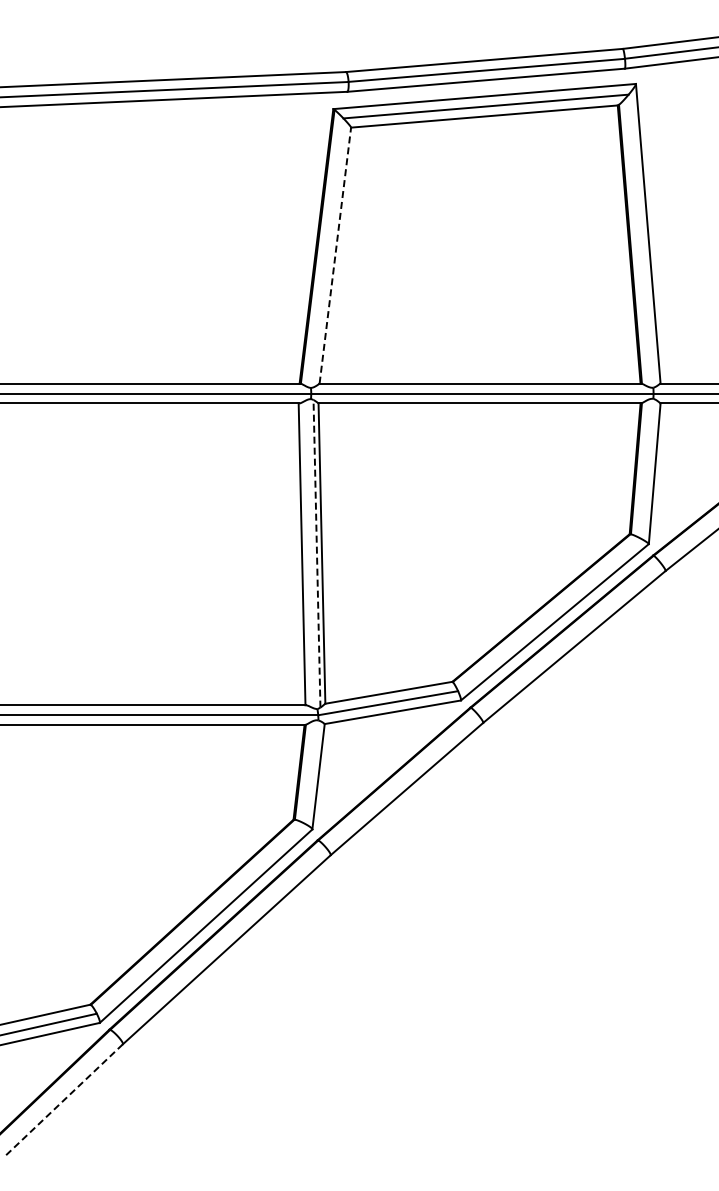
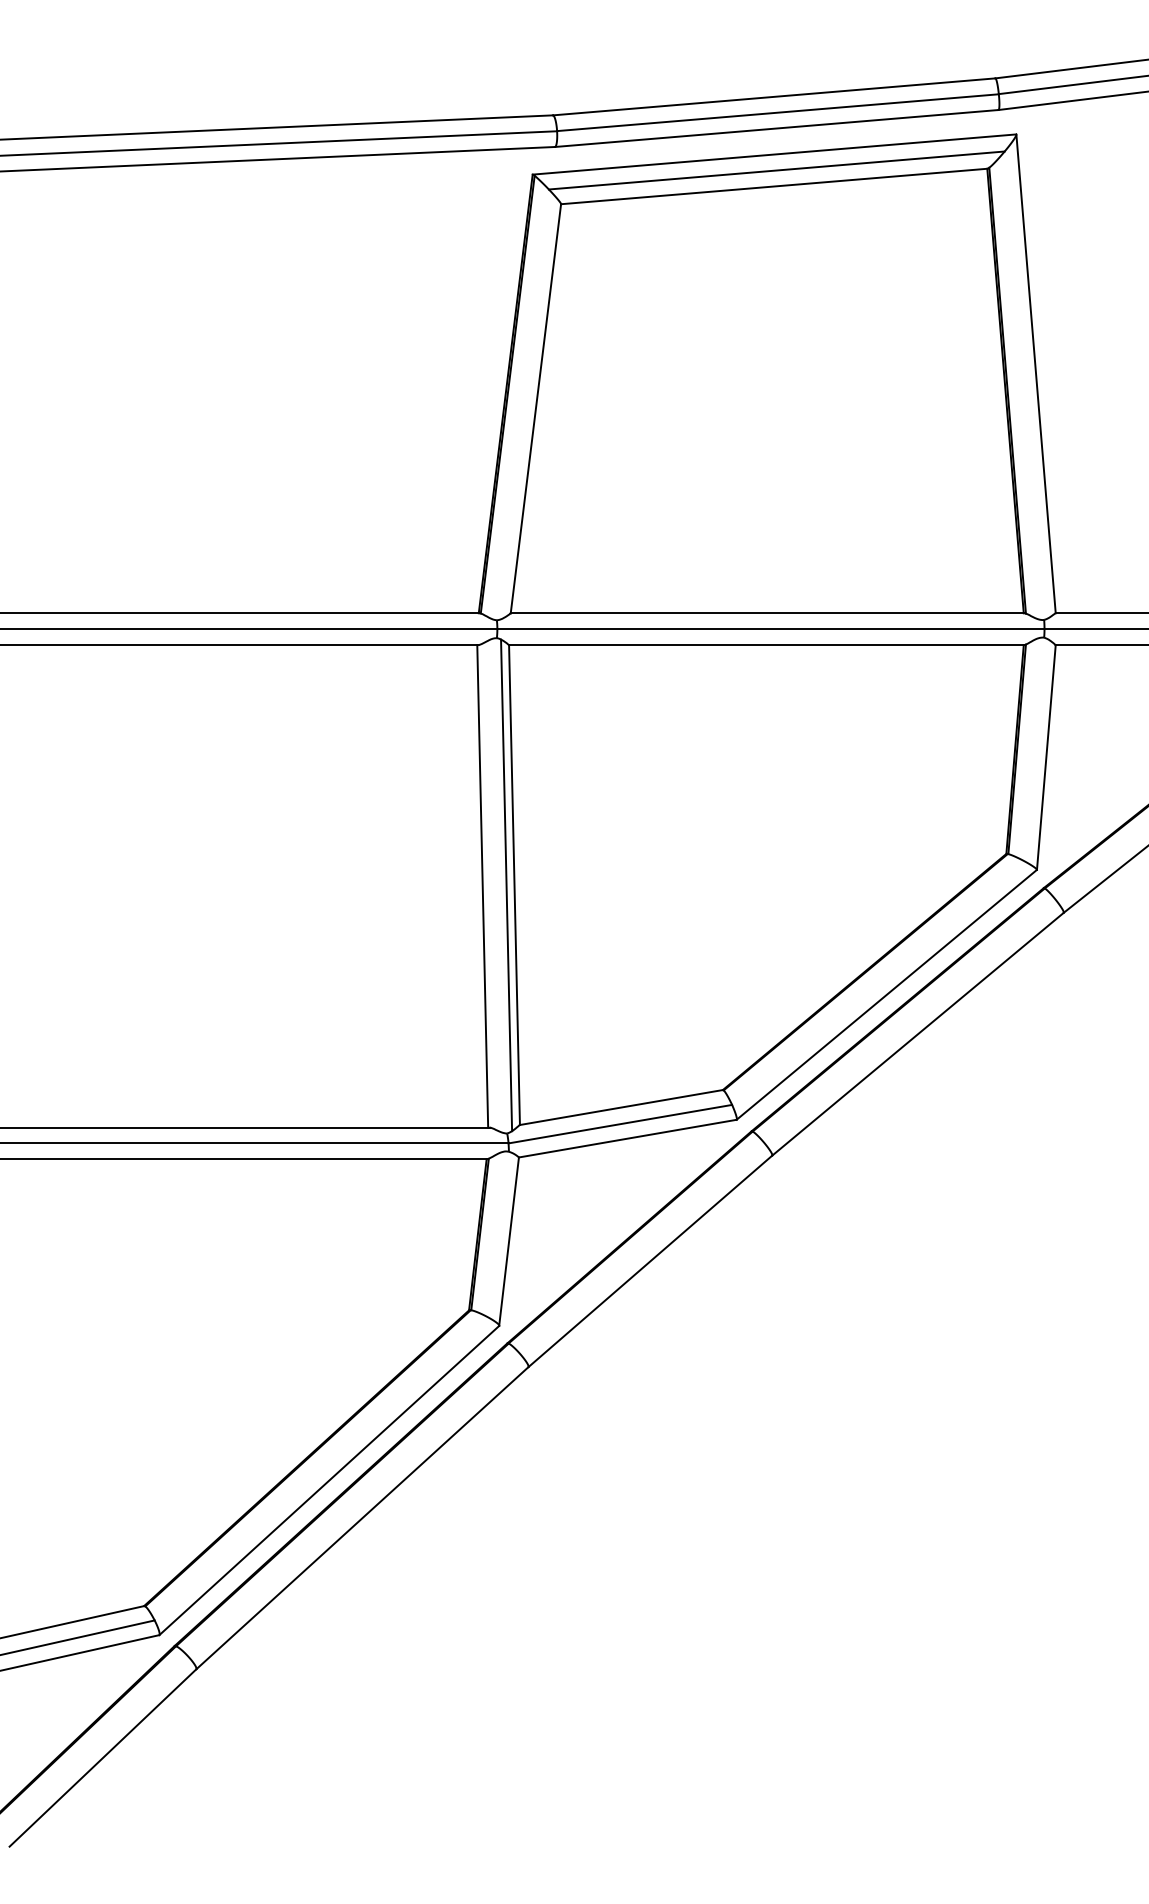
line: (335, 255) -> (536, 408), dashed -> solid
line: (316, 553) -> (505, 884), dashed -> solid
line: (64, 1099) -> (103, 1757), dashed -> solid

